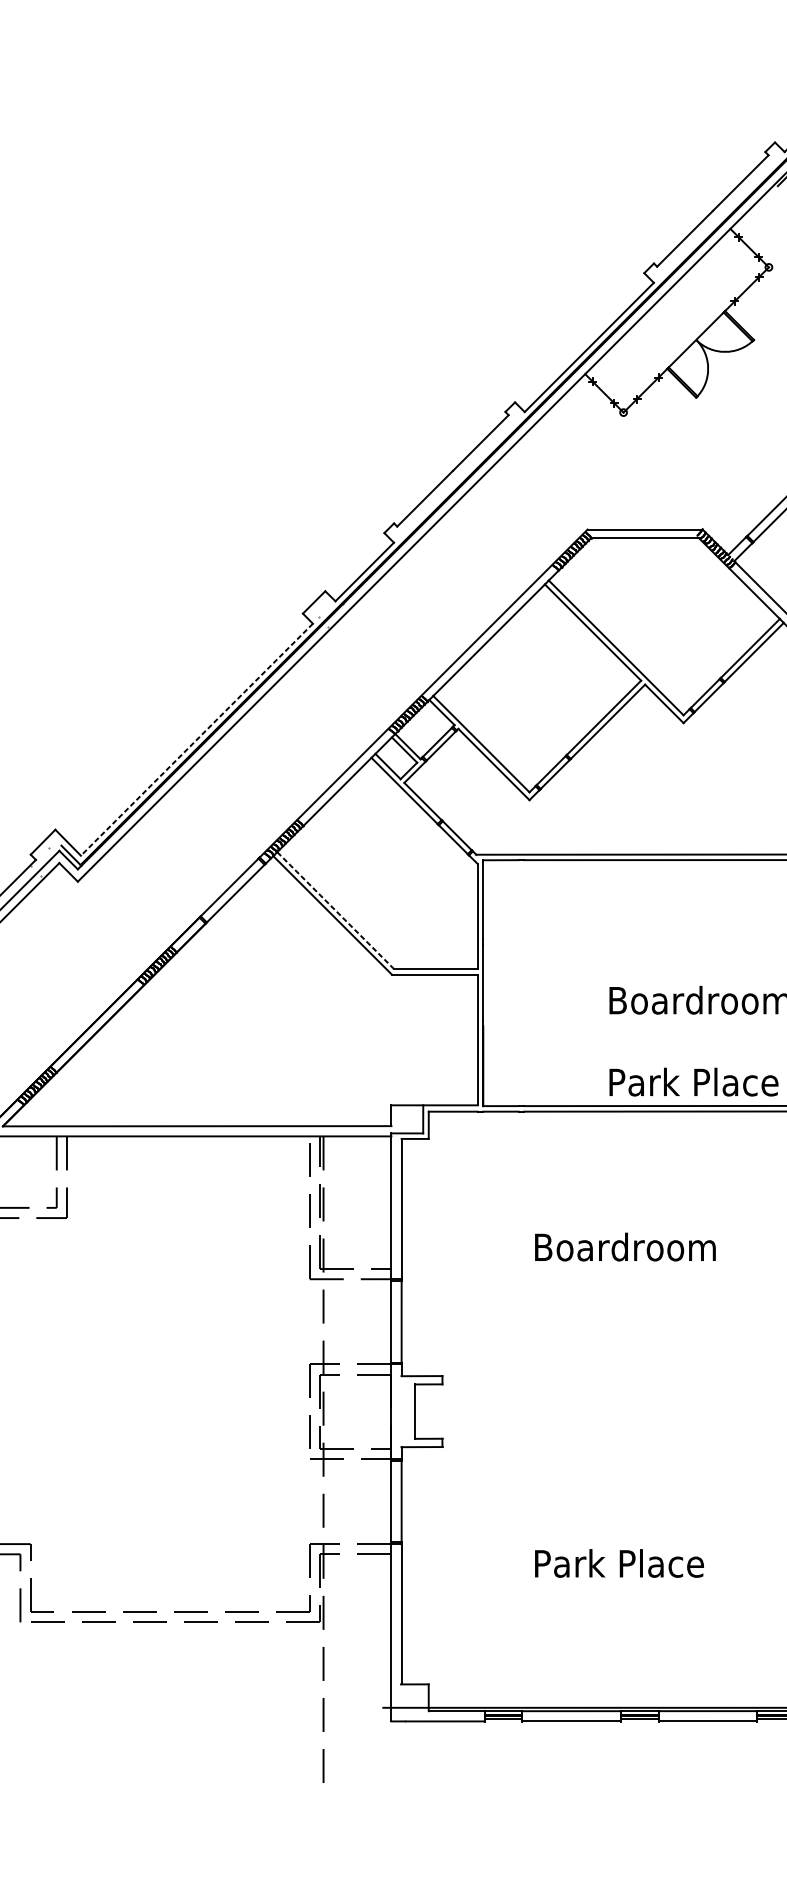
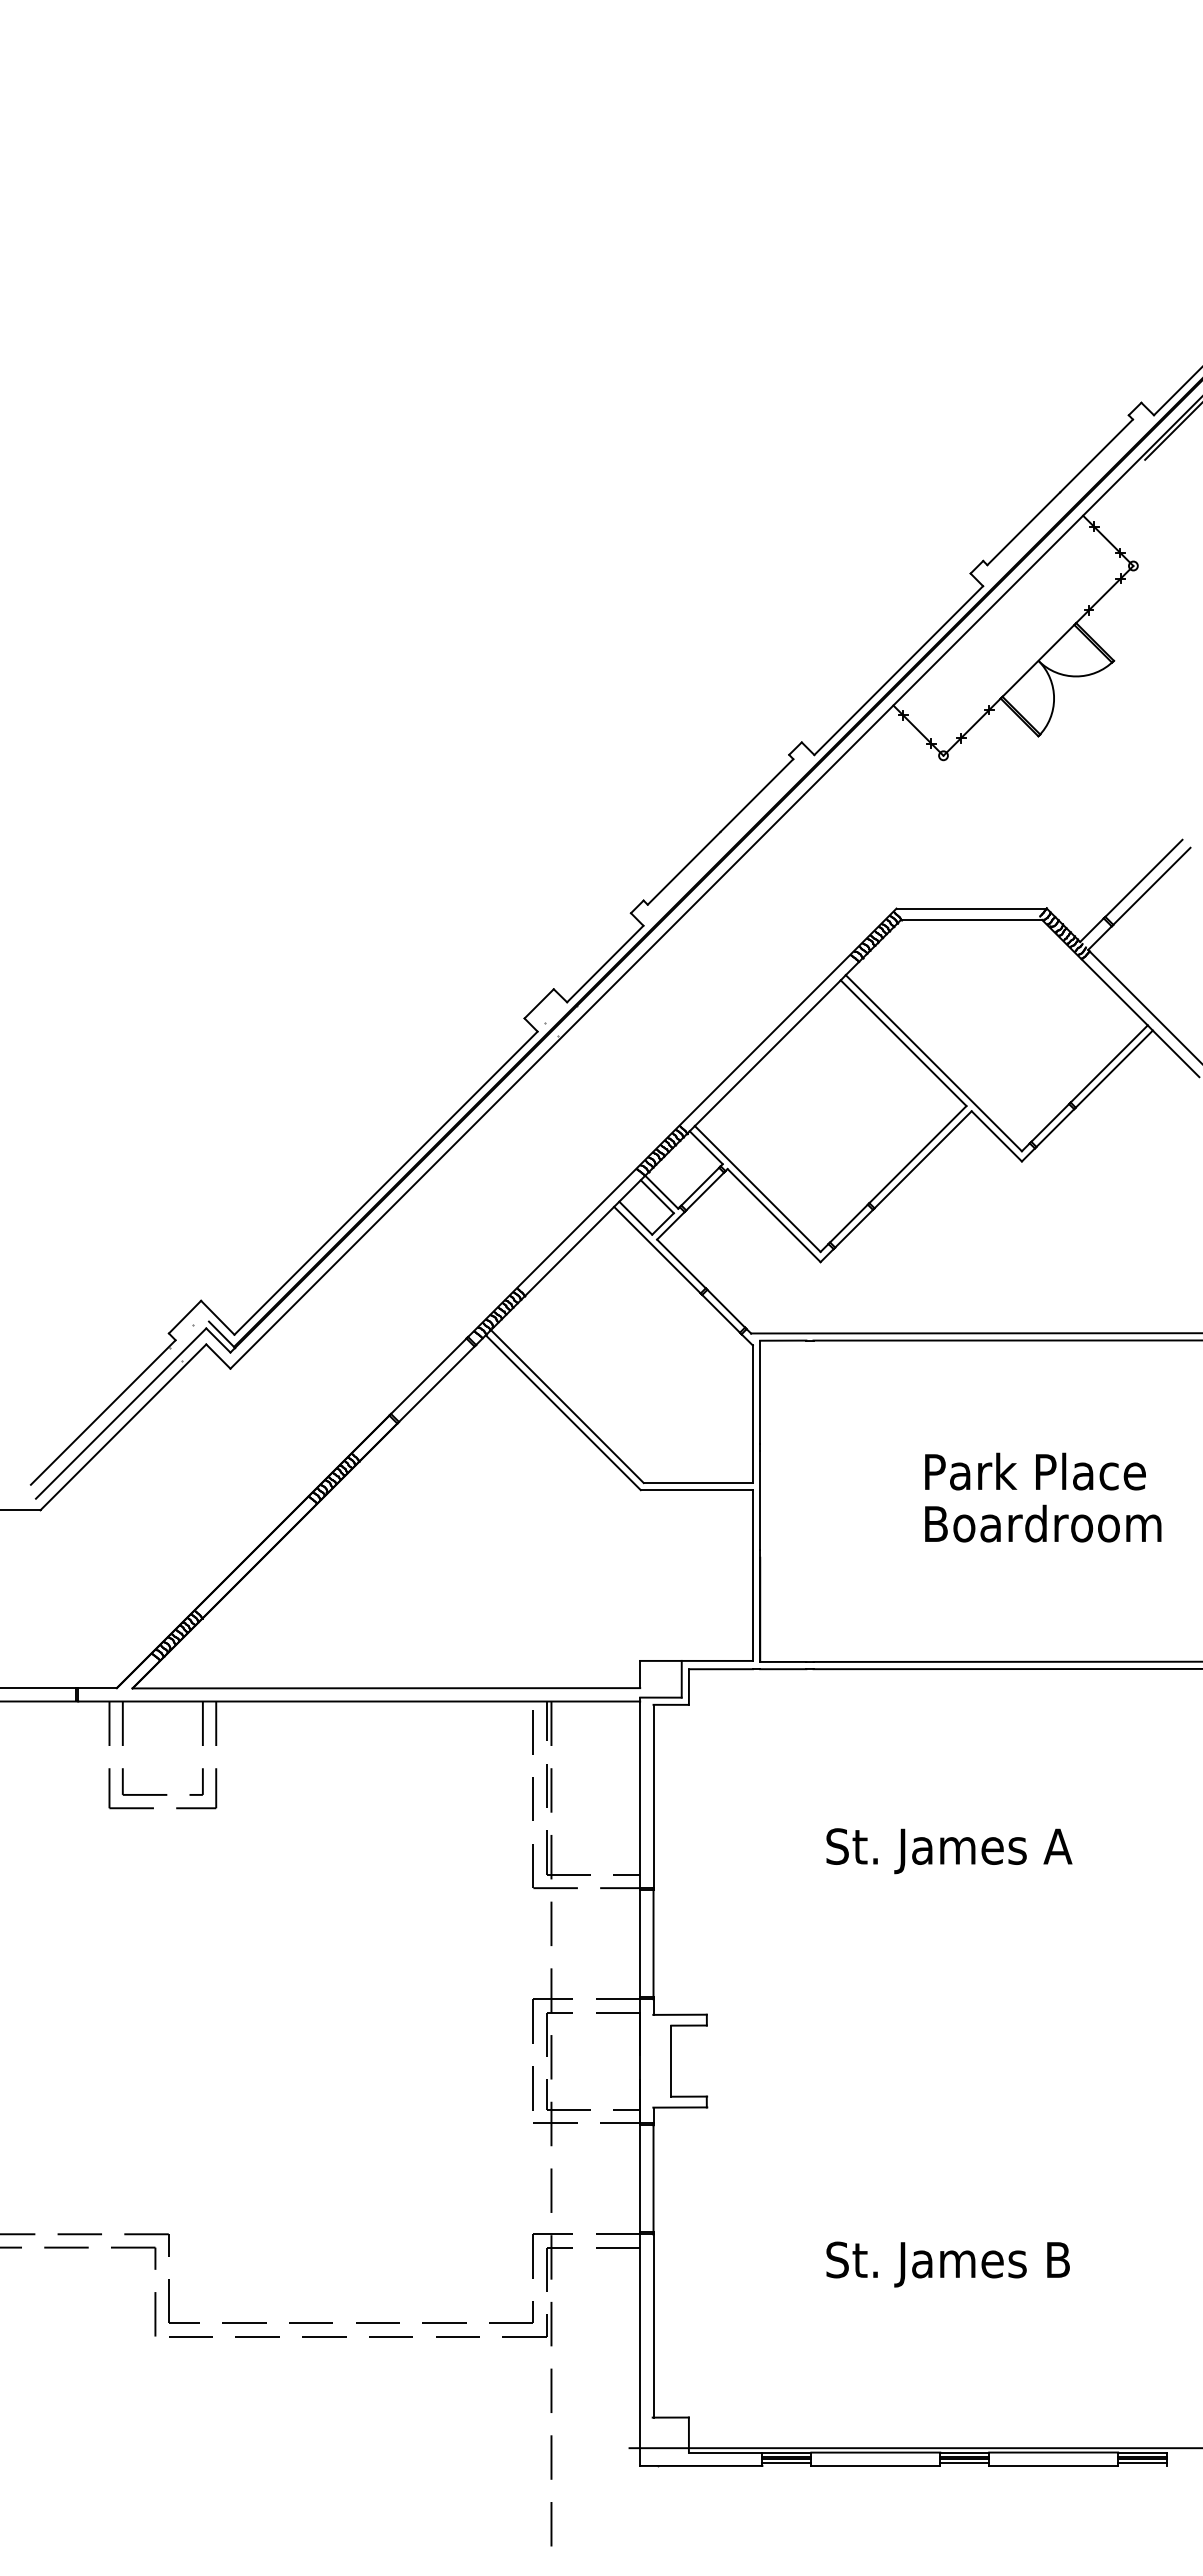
line: (196, 739) -> (385, 1183), dashed -> solid
line: (335, 910) -> (567, 1406), dashed -> solid
text: (693, 1082) -> (1035, 1471), moved
text: (628, 1250) -> (949, 1850), Boardroom -> St. James A
text: (626, 1566) -> (947, 2263), Park Place -> St. James B

